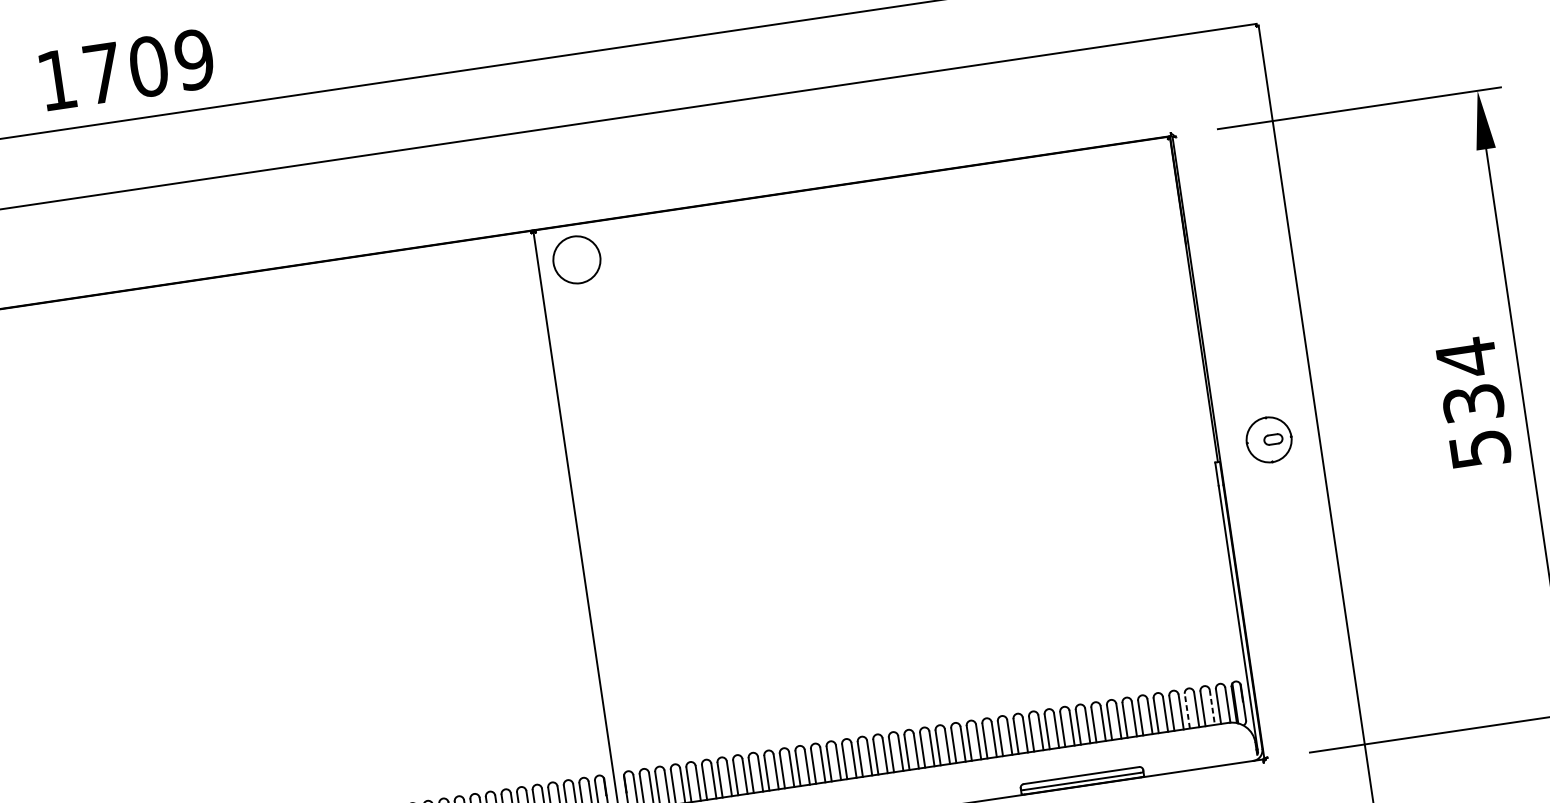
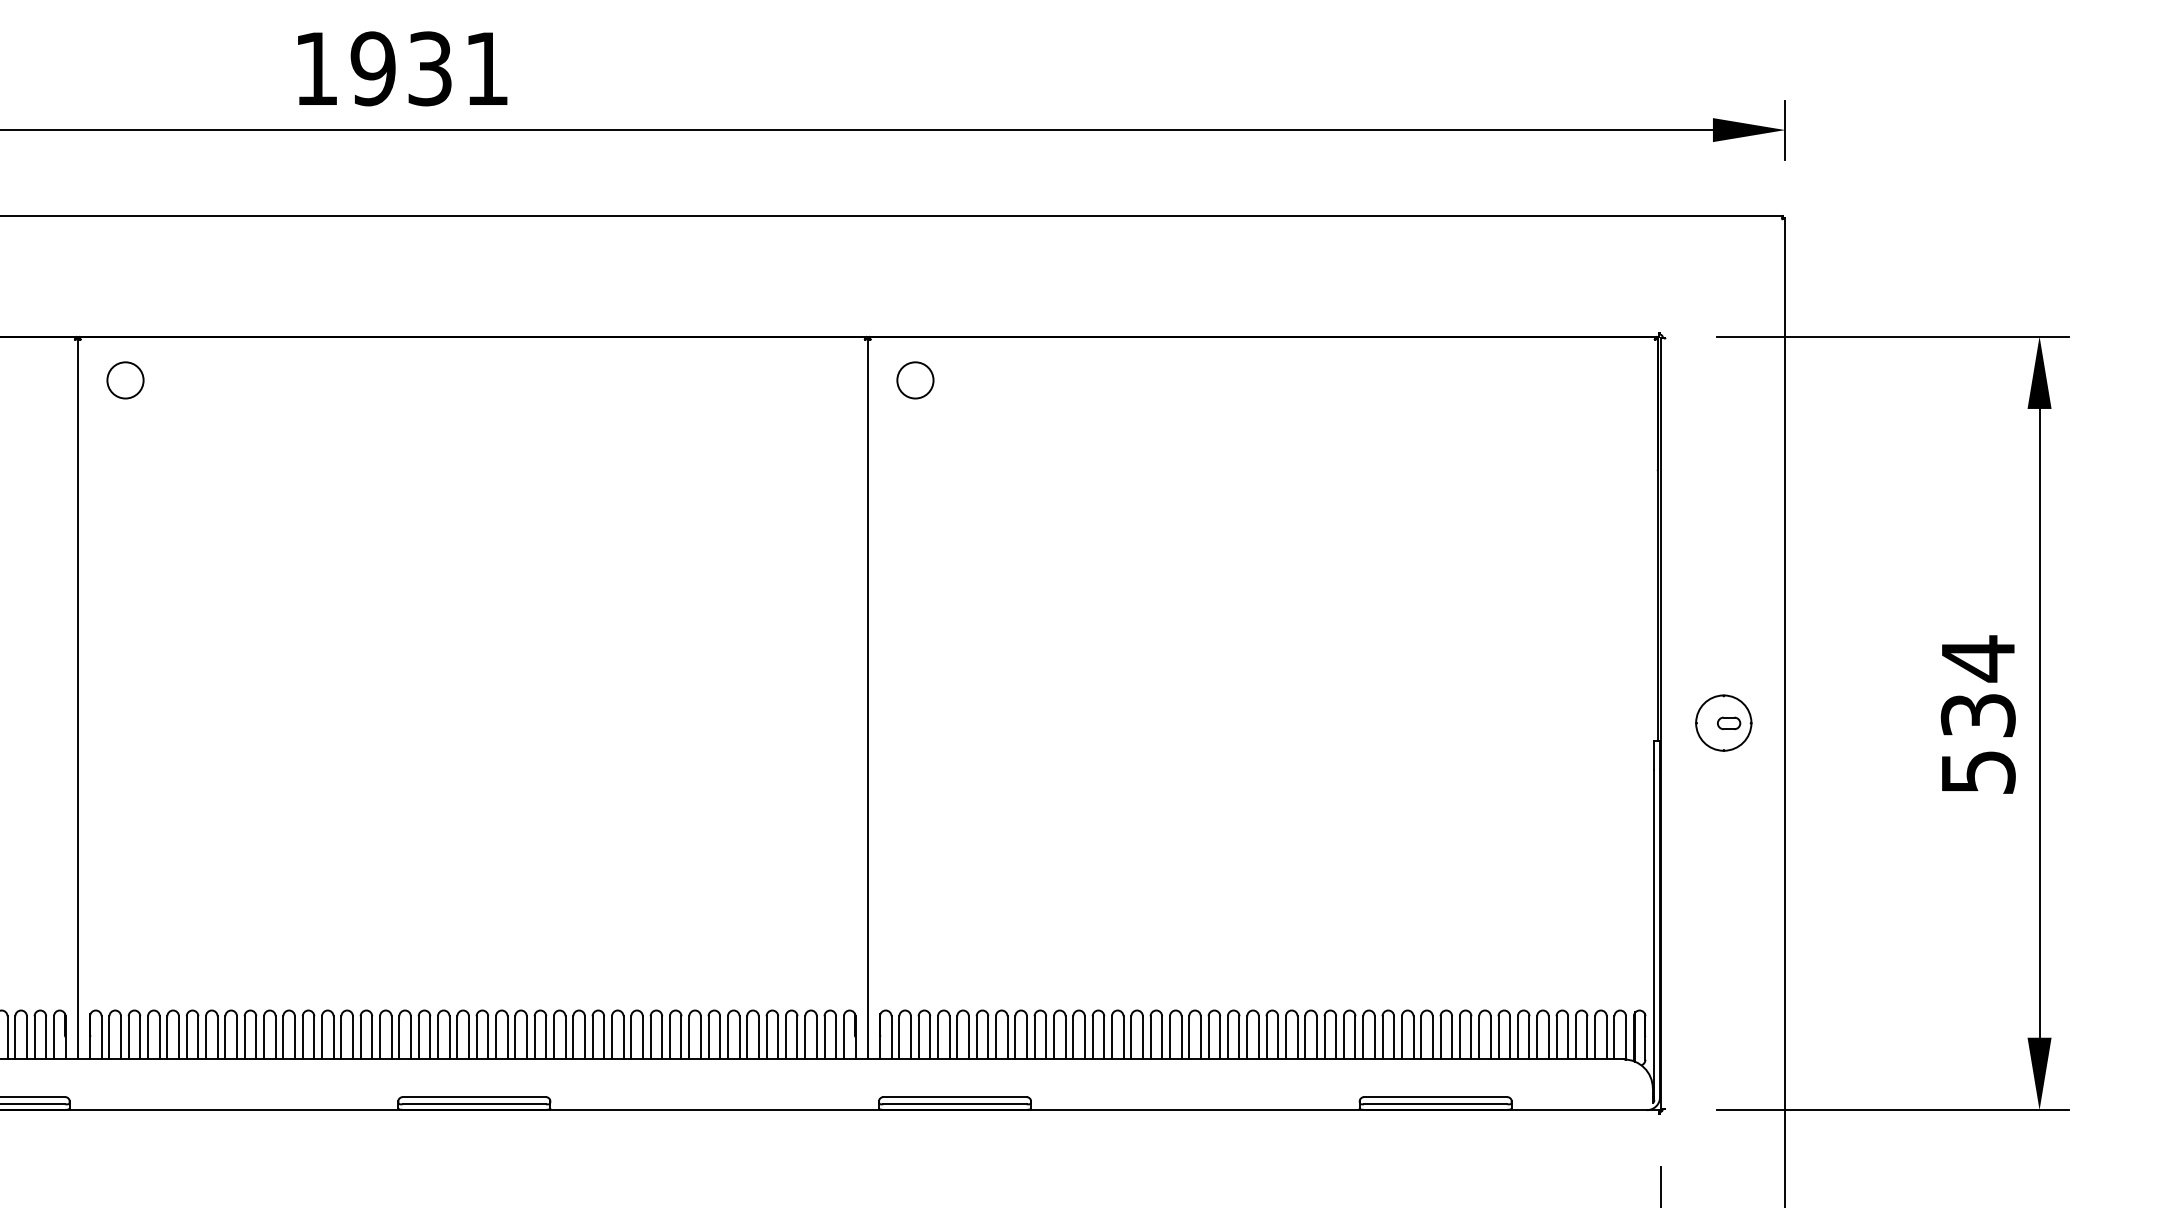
text: (148, 66) -> (429, 68), 1709 -> 1931
circle: (577, 259) -> (915, 380), size x0.62
line: (1212, 707) -> (1606, 1037), dashed -> solid
line: (1187, 710) -> (1575, 1037), dashed -> solid

